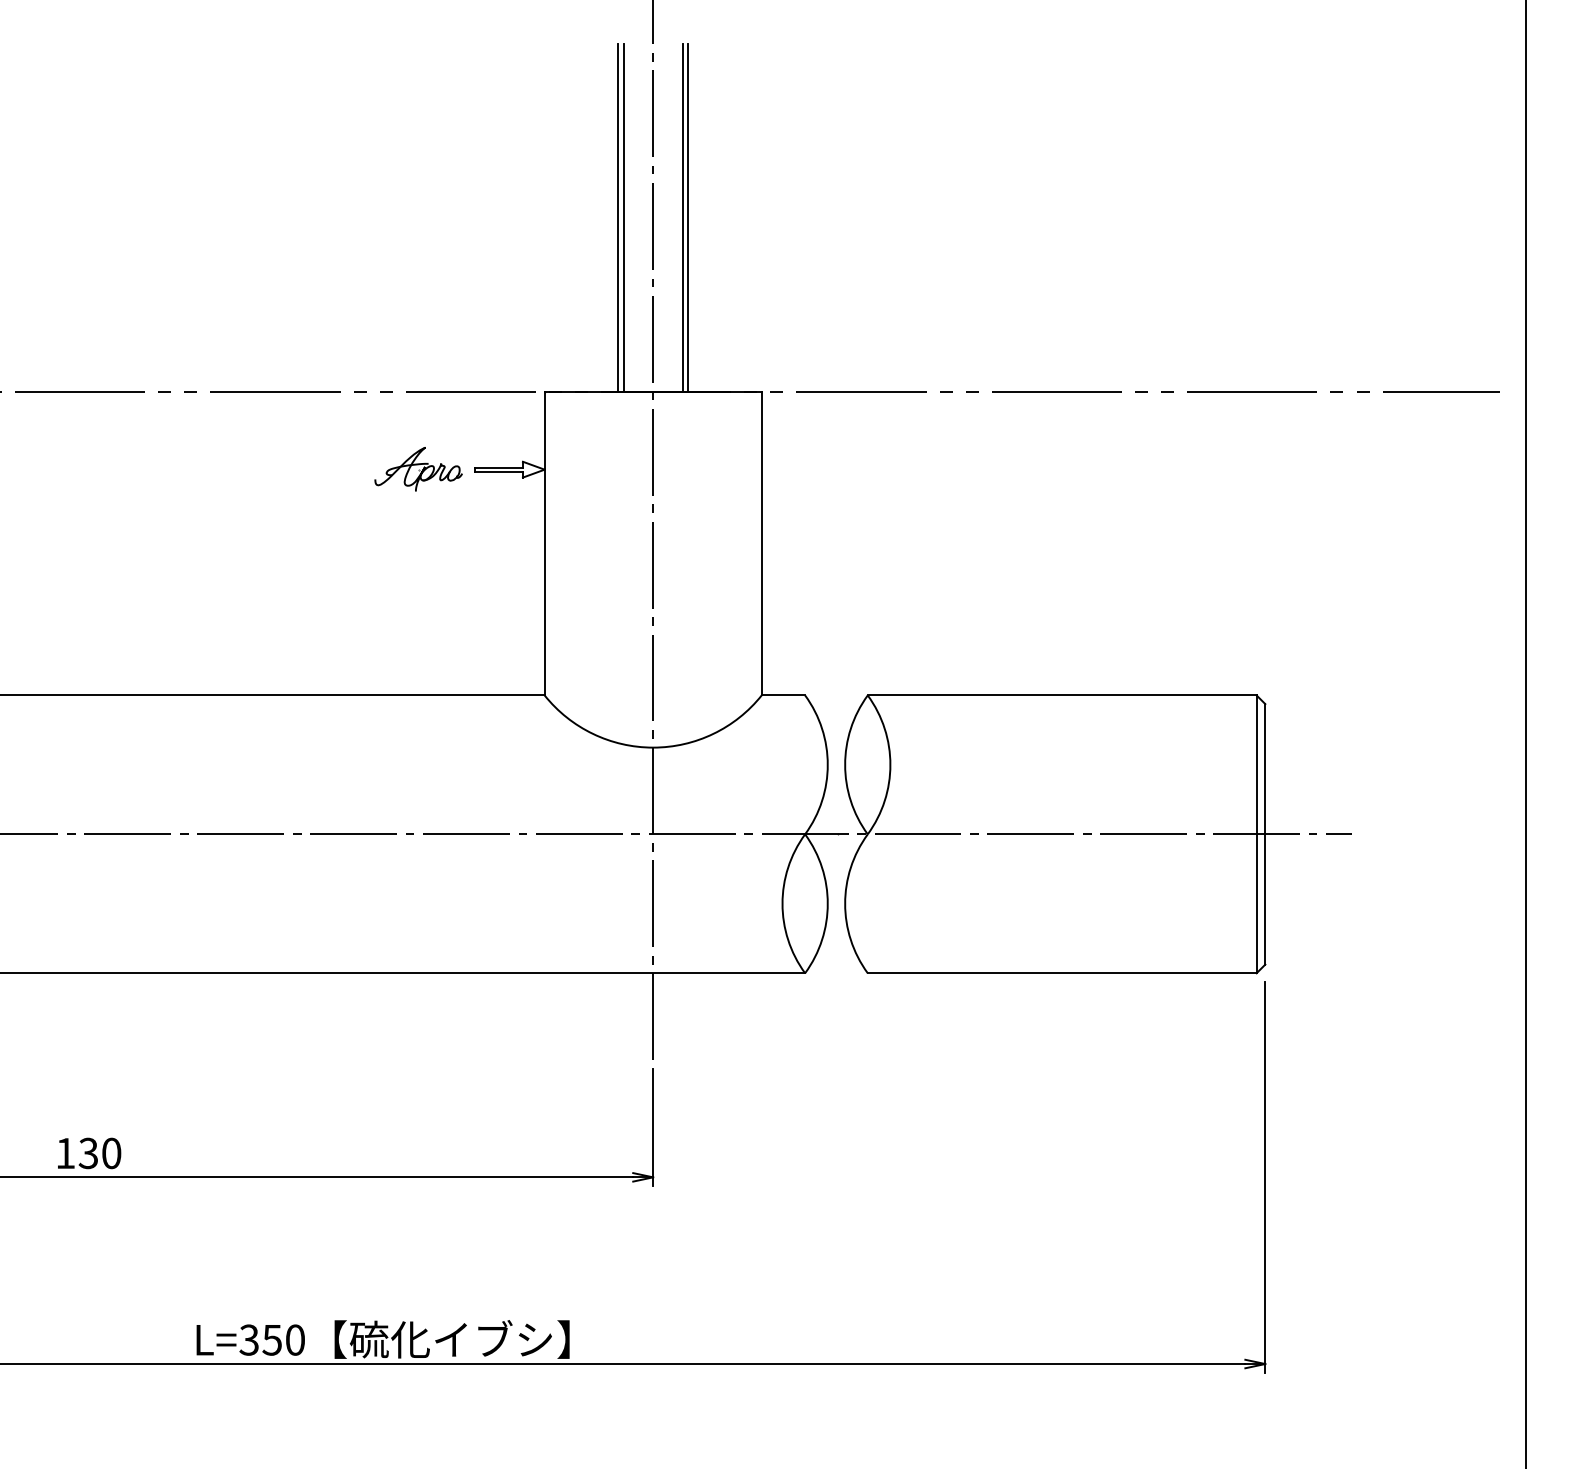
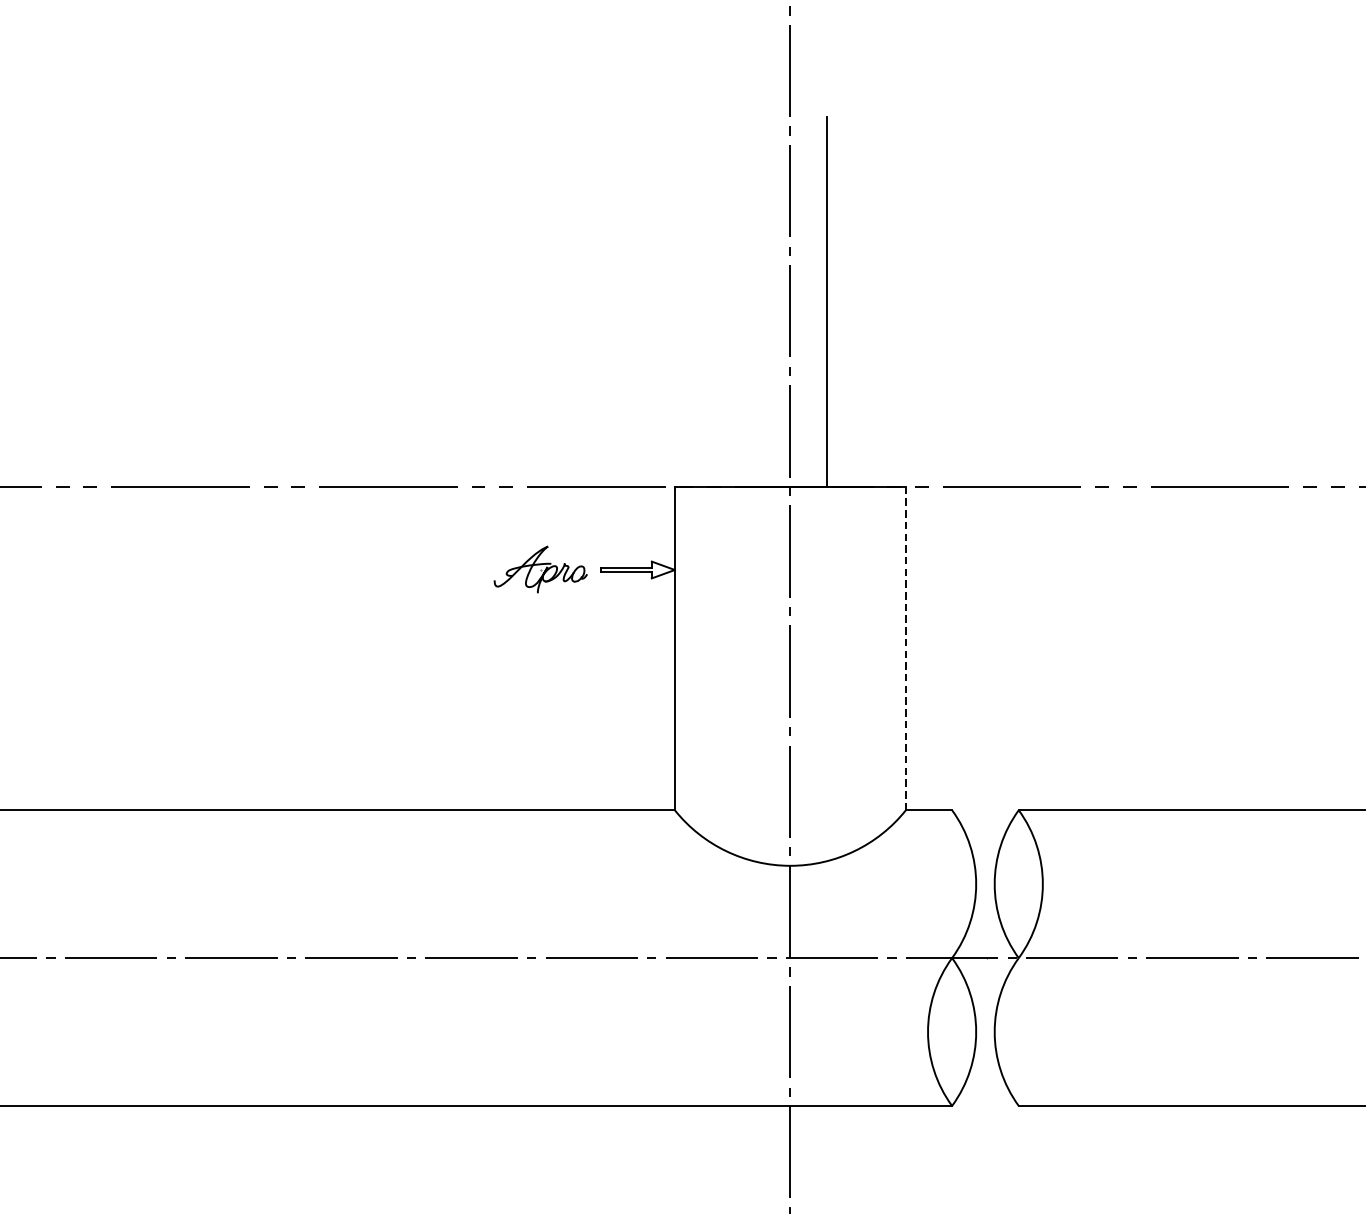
line: (618, 217) -> (753, 301), removed
line: (623, 217) -> (758, 301), removed
line: (682, 217) -> (821, 301), removed
line: (761, 543) -> (905, 648), solid -> dashed

